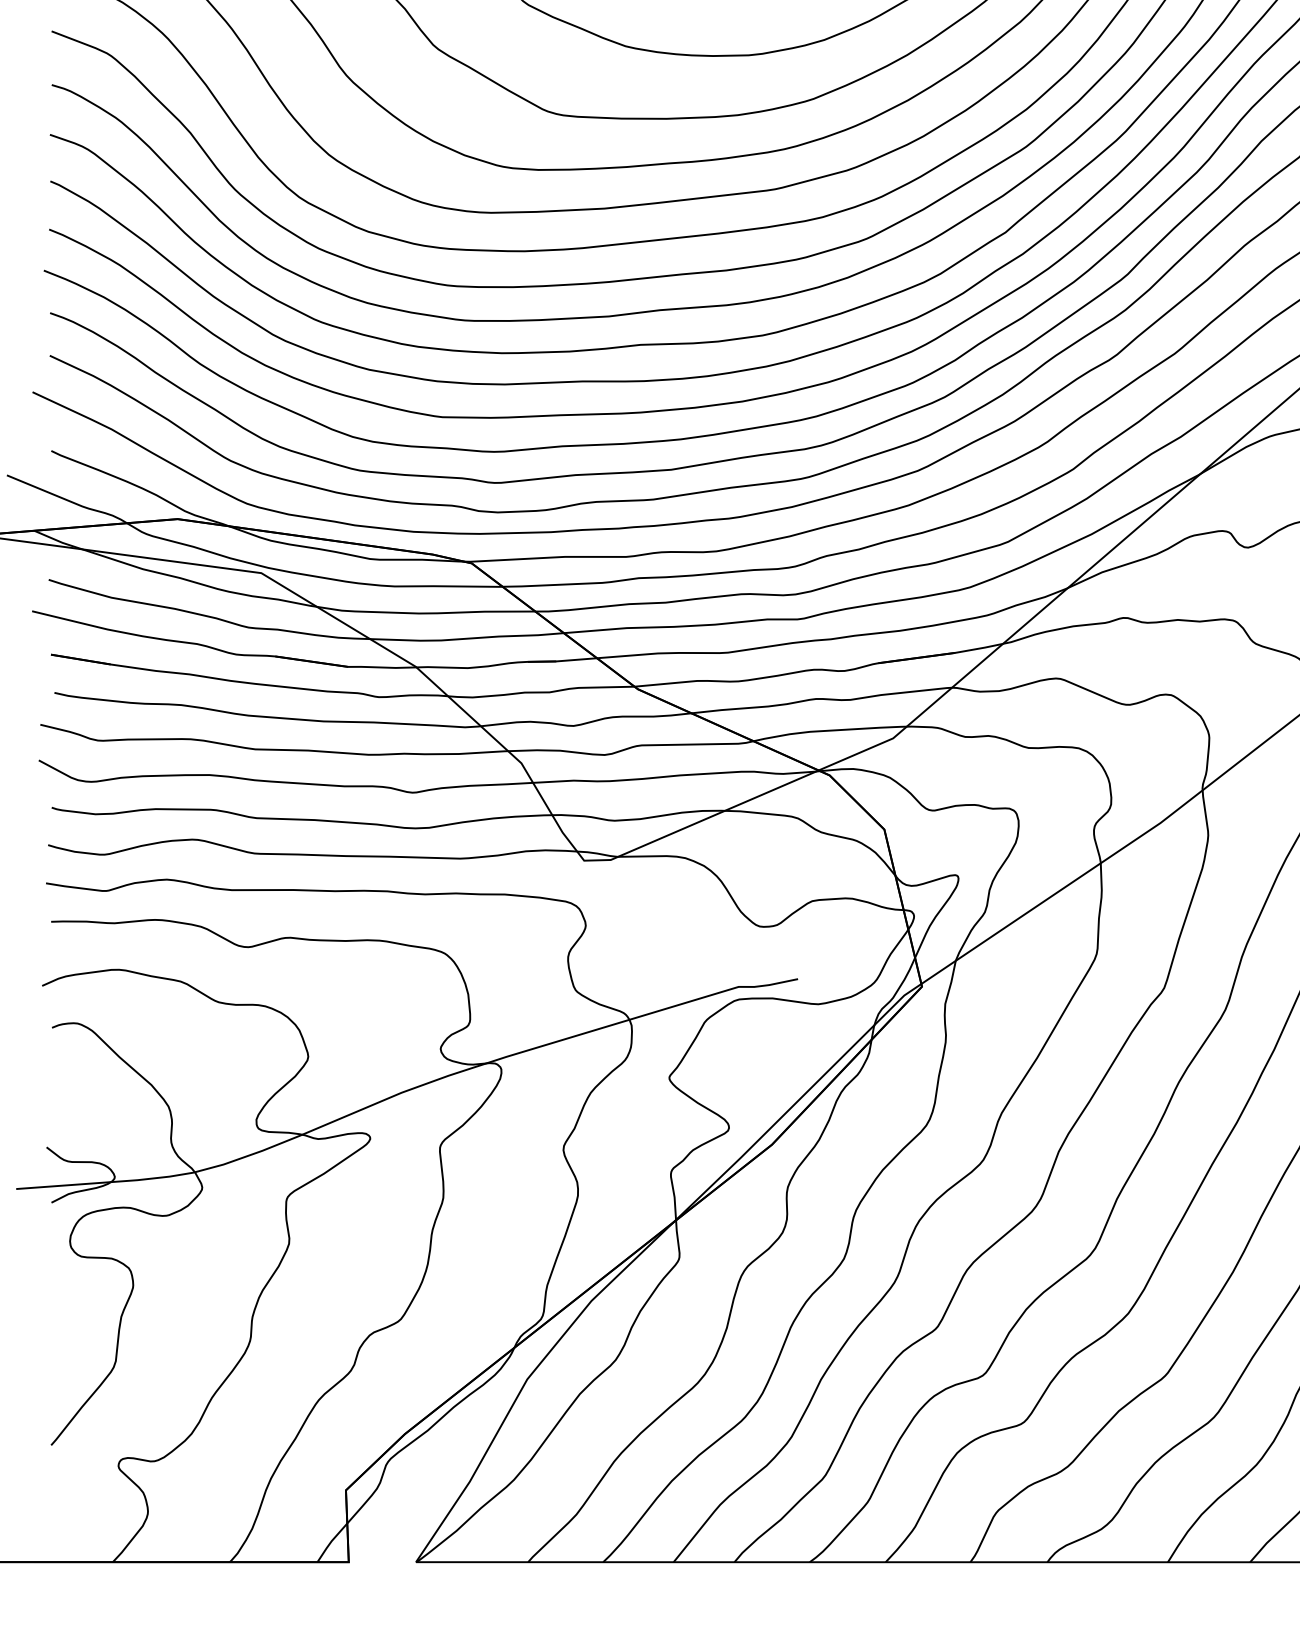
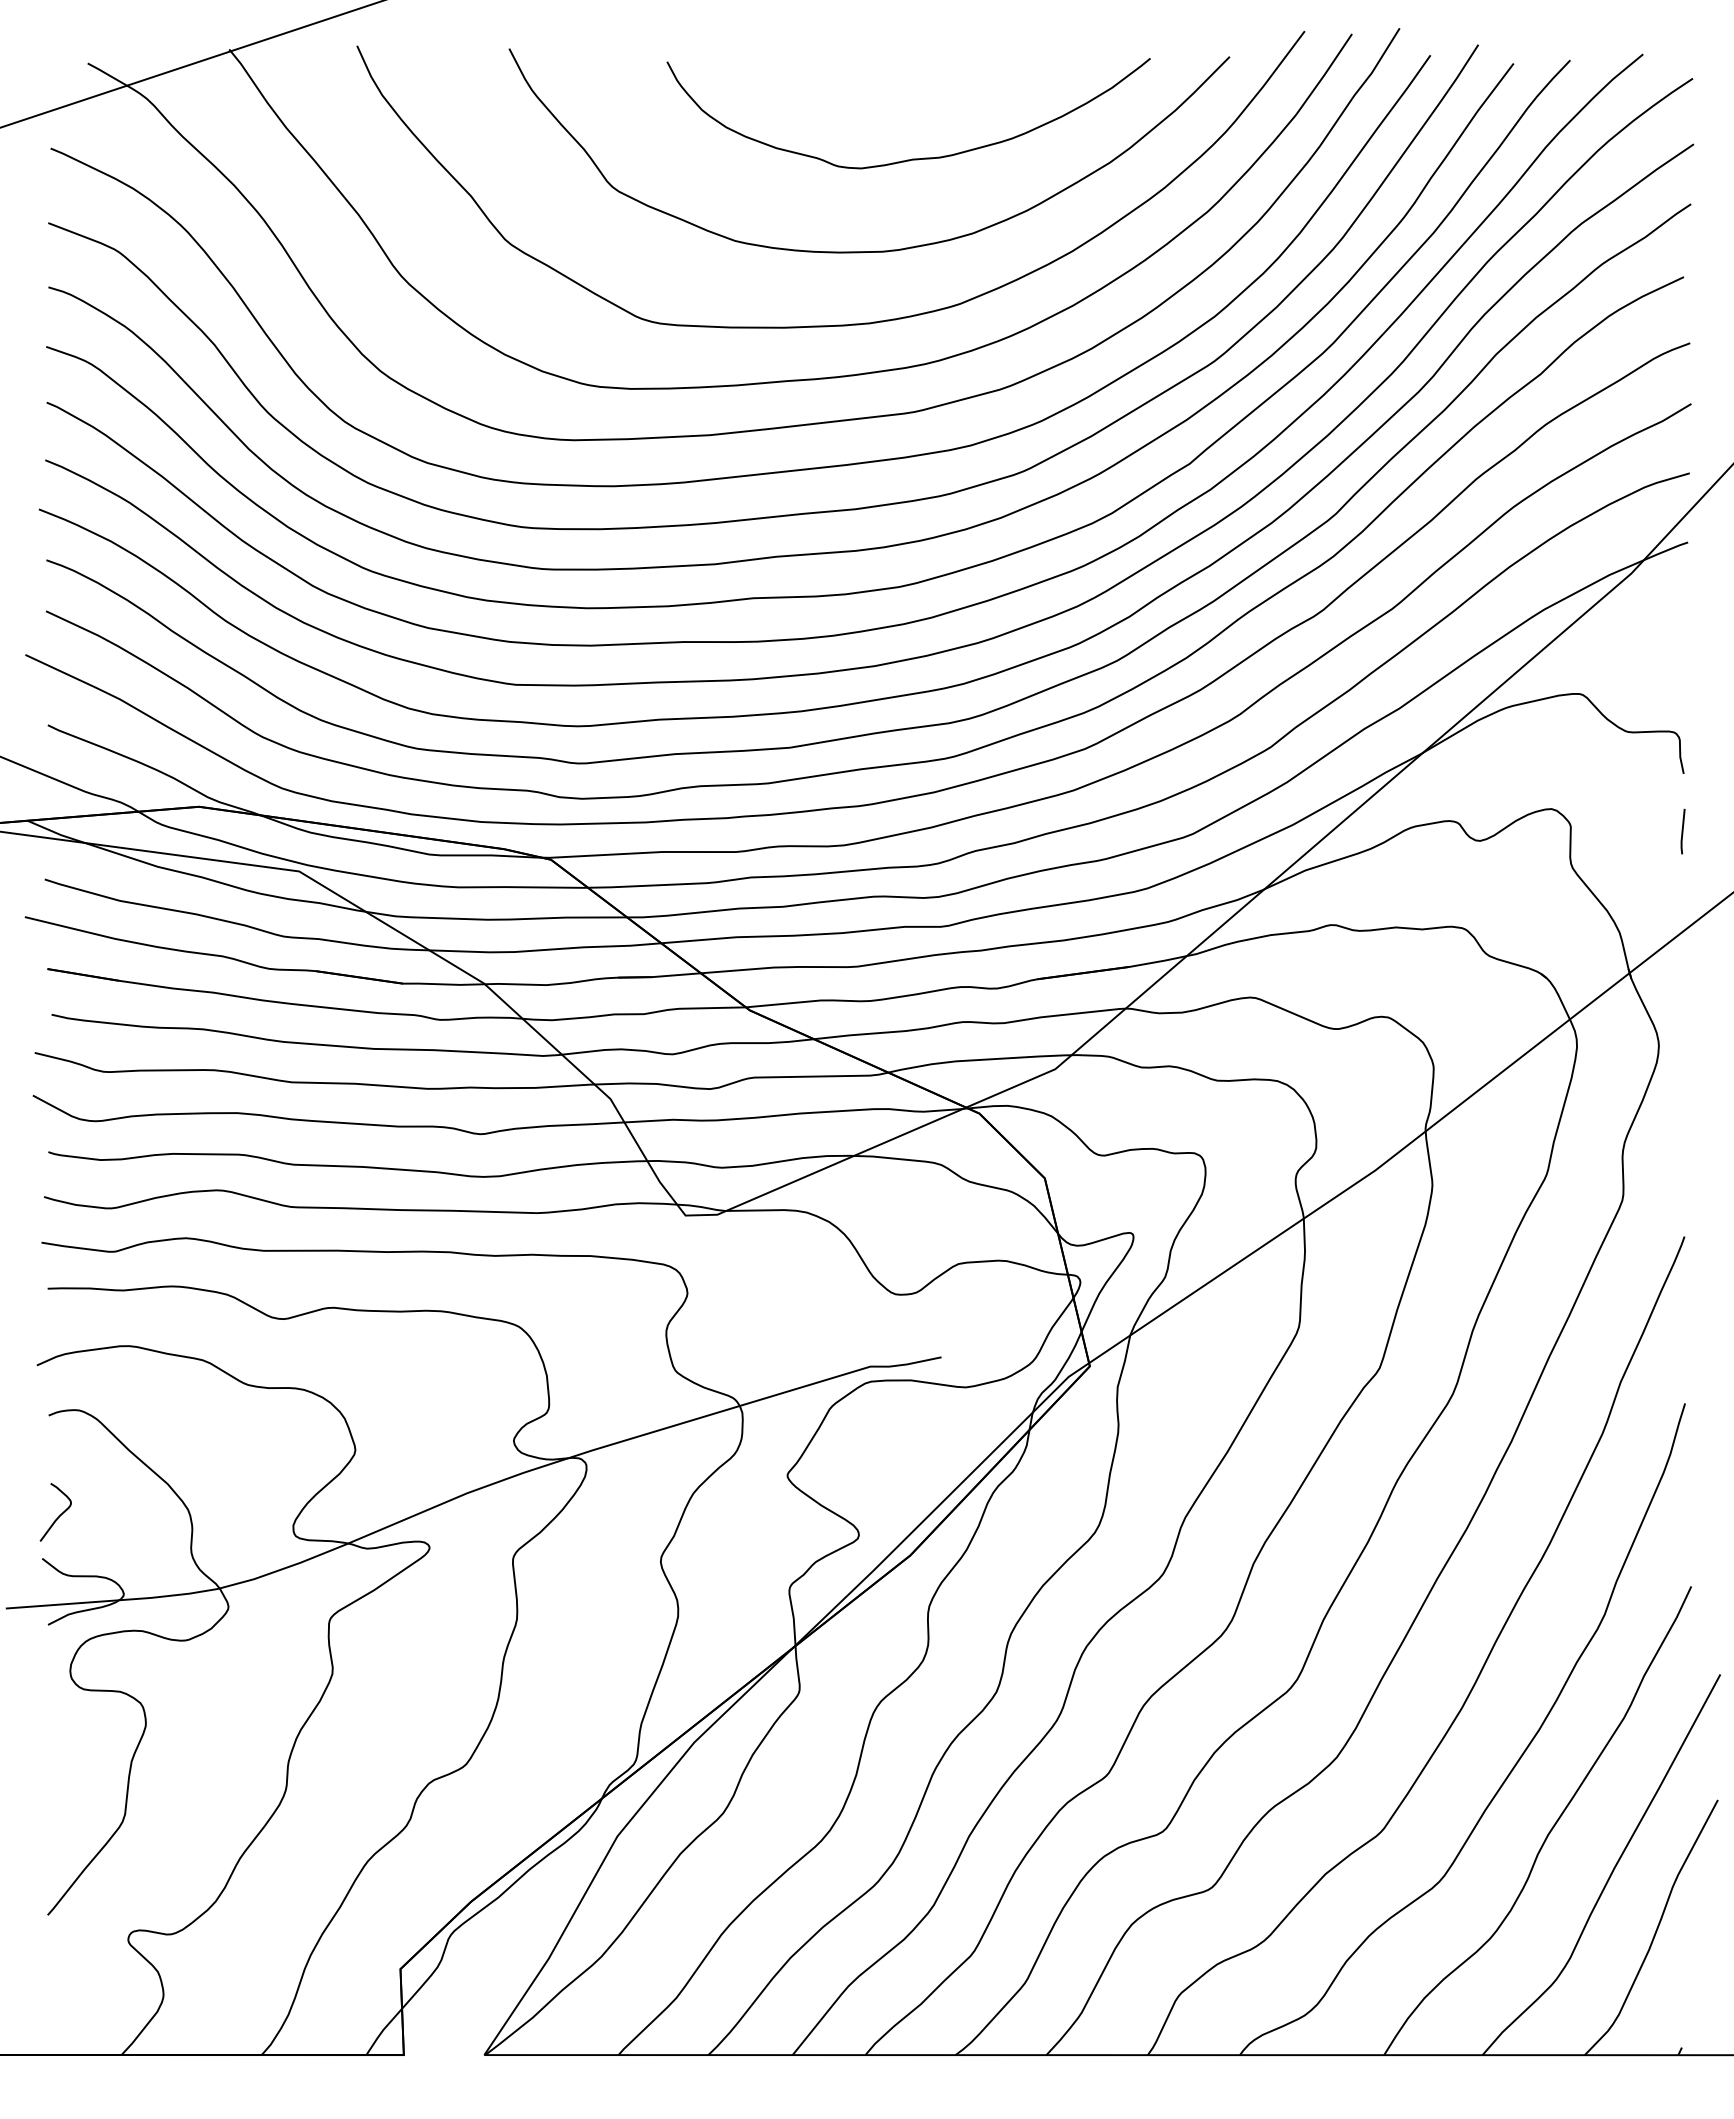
curve: (60, 1111) -> (58, 1515), added

